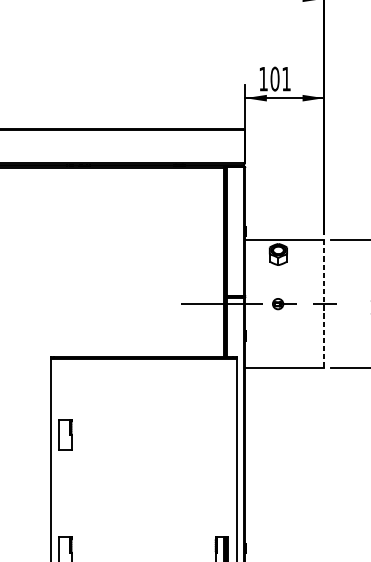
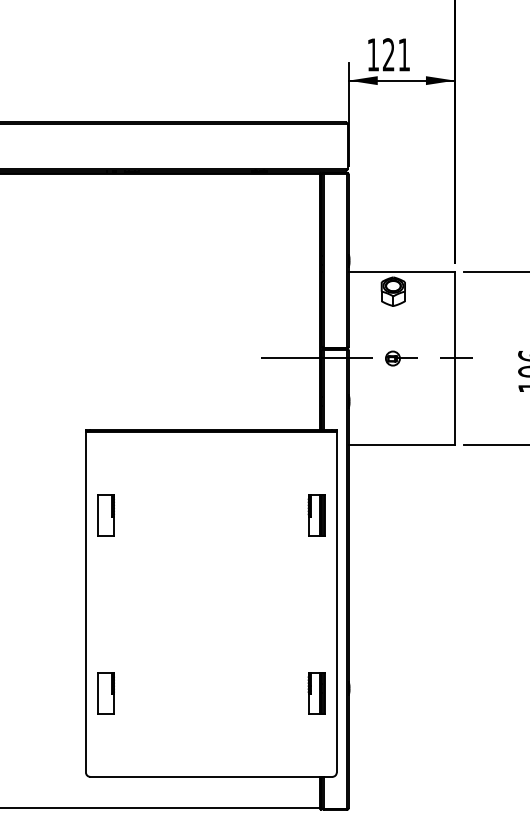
text: (274, 78) -> (388, 54), 101 -> 121
line: (324, 304) -> (455, 358), dashed -> solid
part: (221, 420) -> (316, 515), added
part: (65, 434) -> (105, 515), moved

